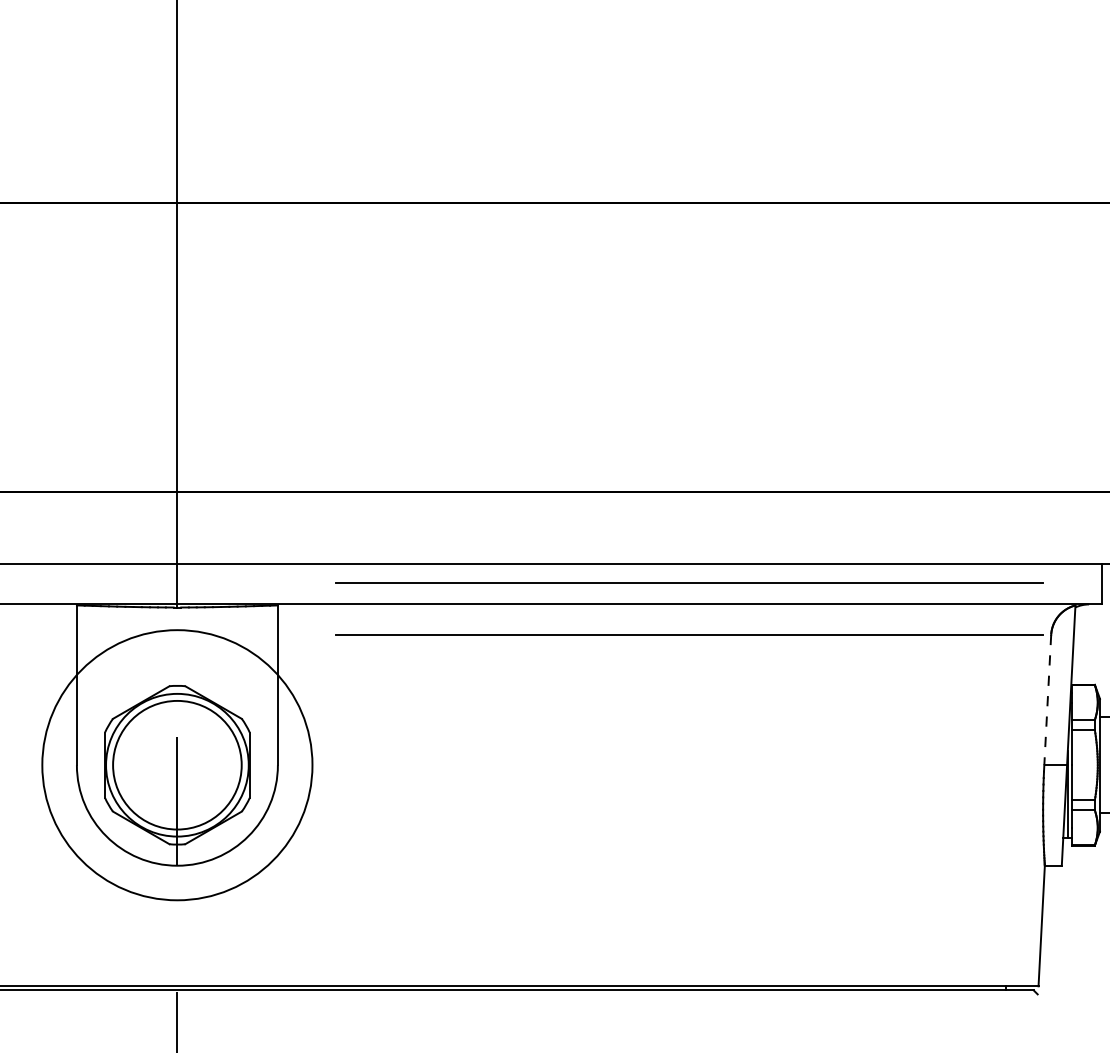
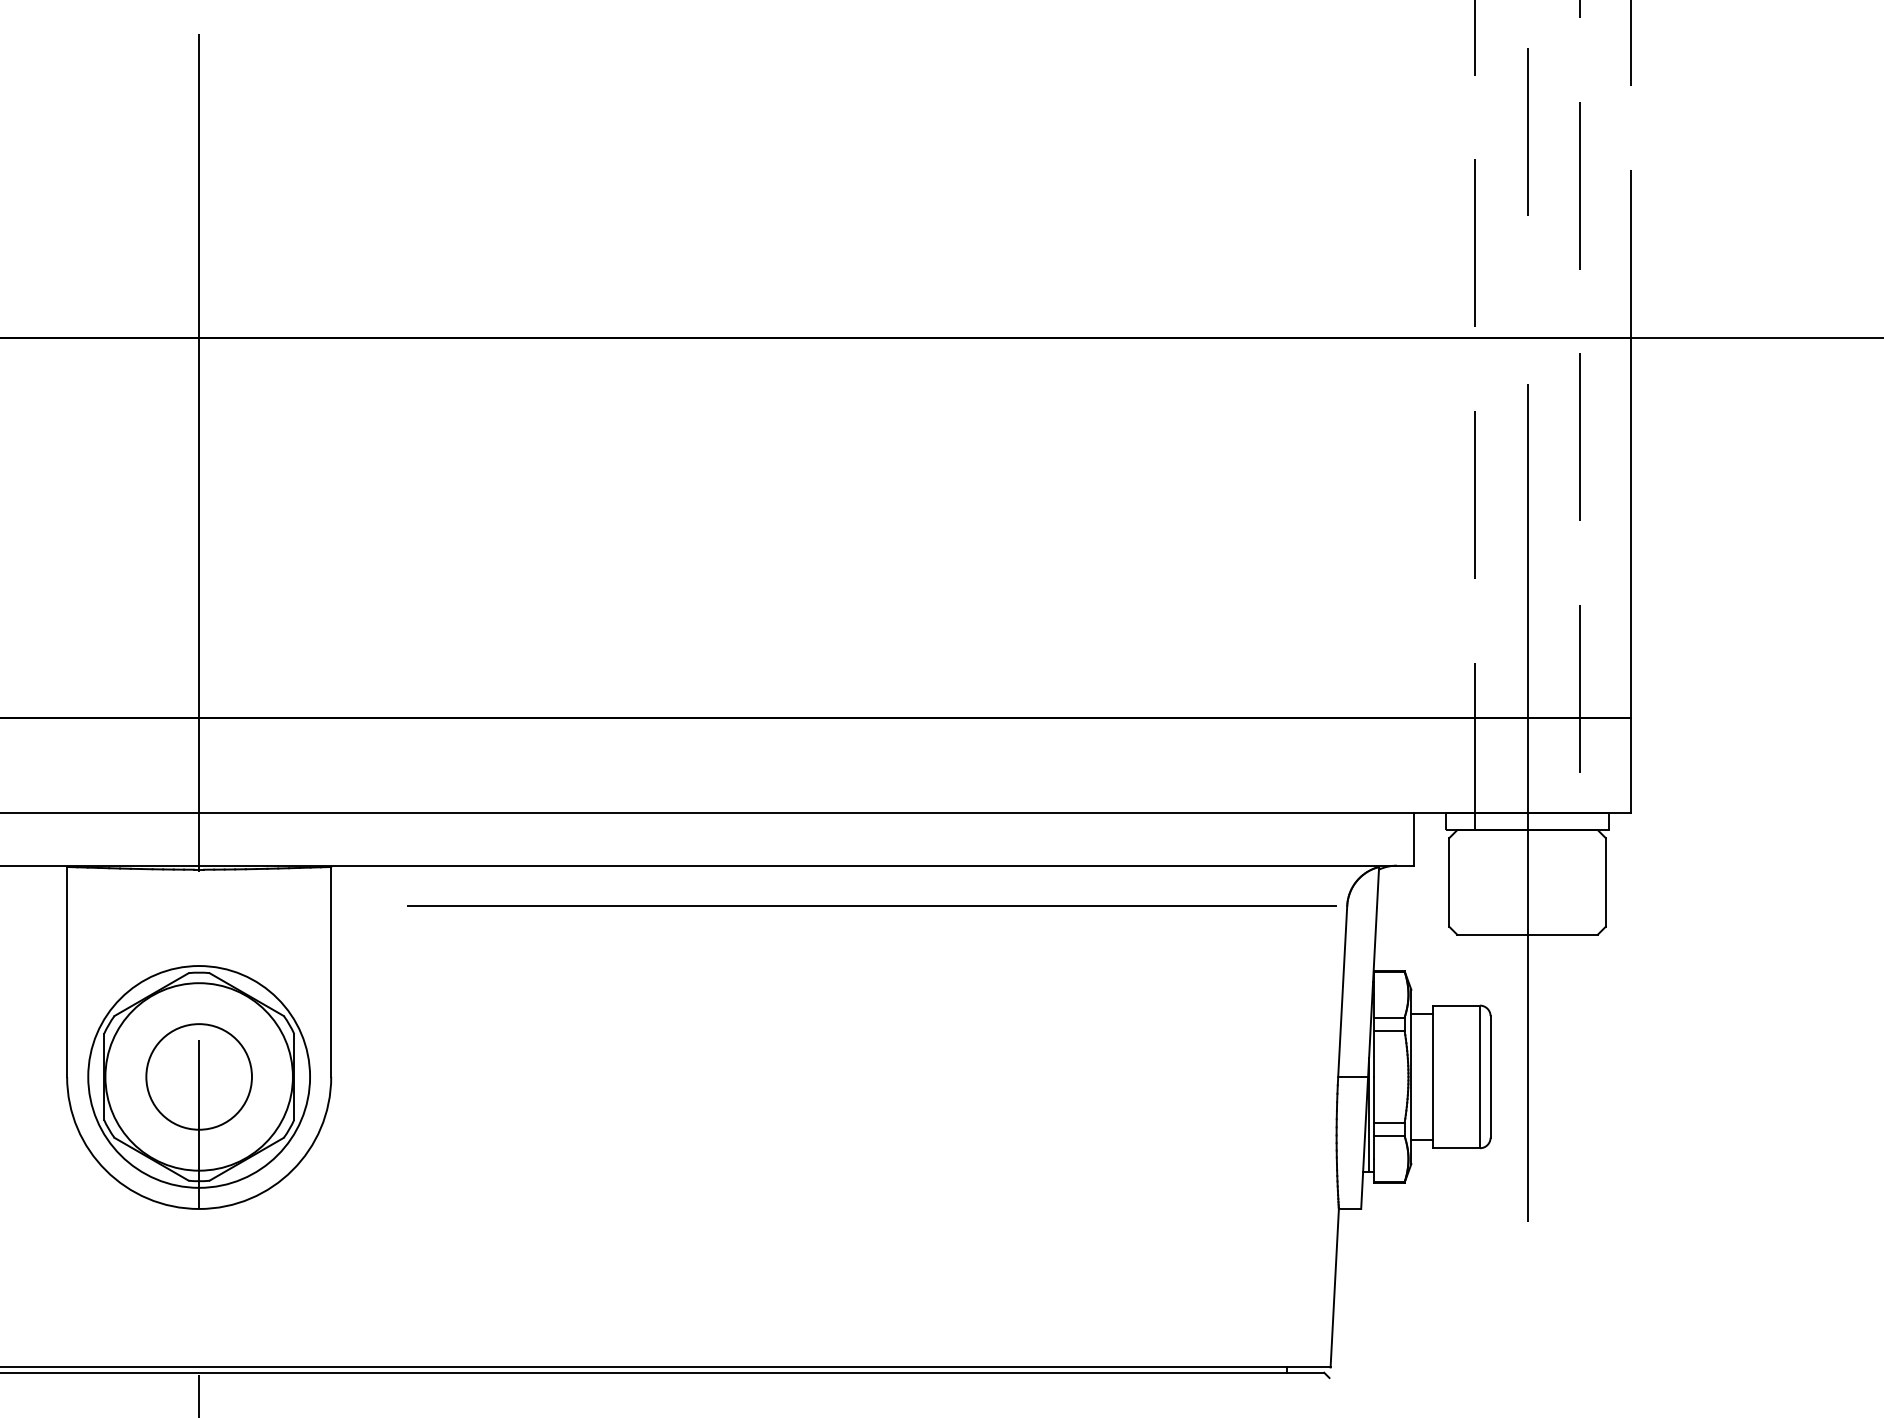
line: (689, 582) -> (871, 837), removed
line: (1047, 700) -> (1342, 991), dashed -> solid
circle: (177, 764) -> (199, 1076), size x0.62
circle: (177, 764) -> (199, 1076), size x0.62

